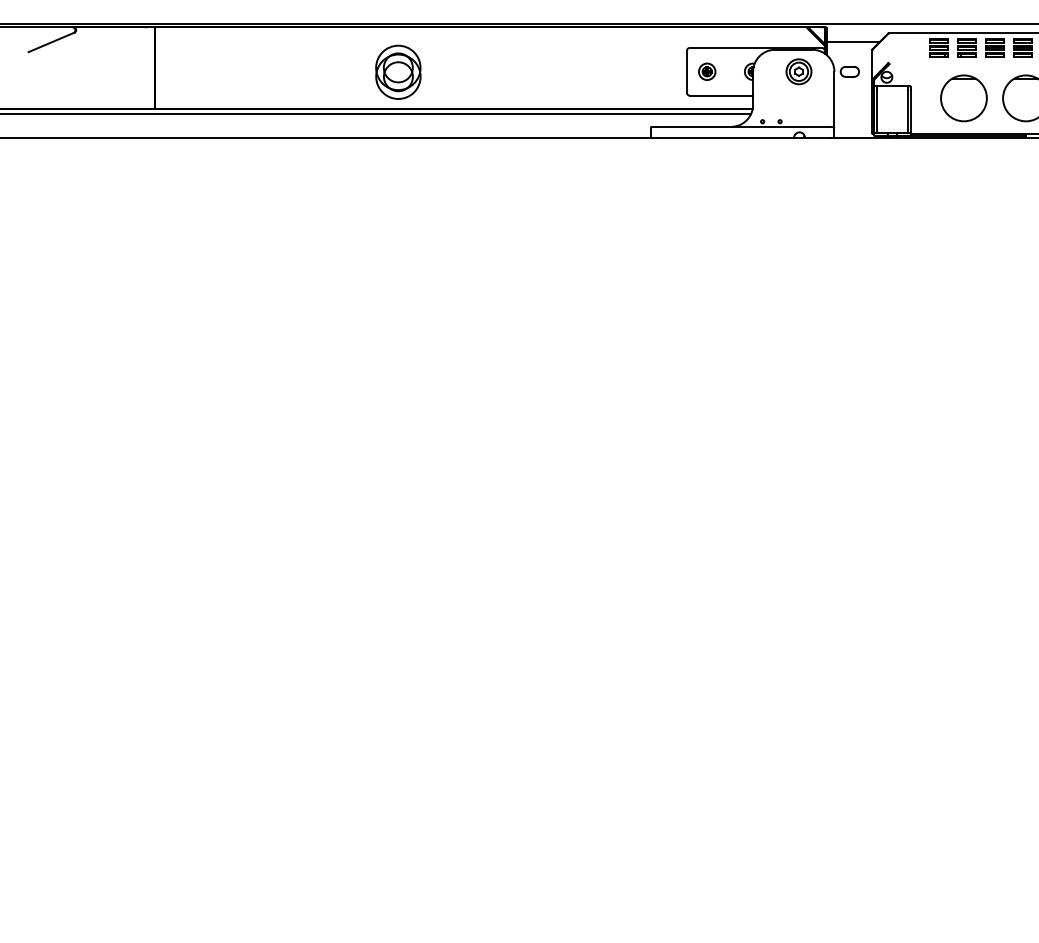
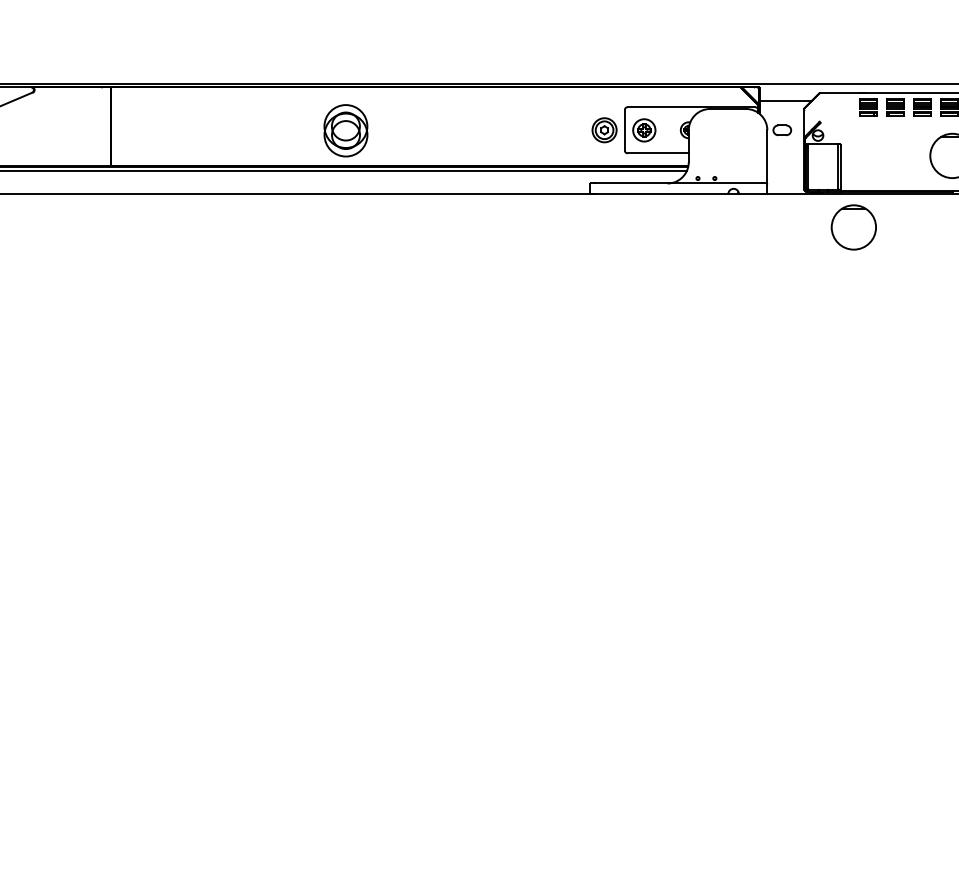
part: (707, 71) -> (644, 129), size x1.4
part: (798, 71) -> (604, 129), moved
part: (963, 98) -> (853, 227), moved

